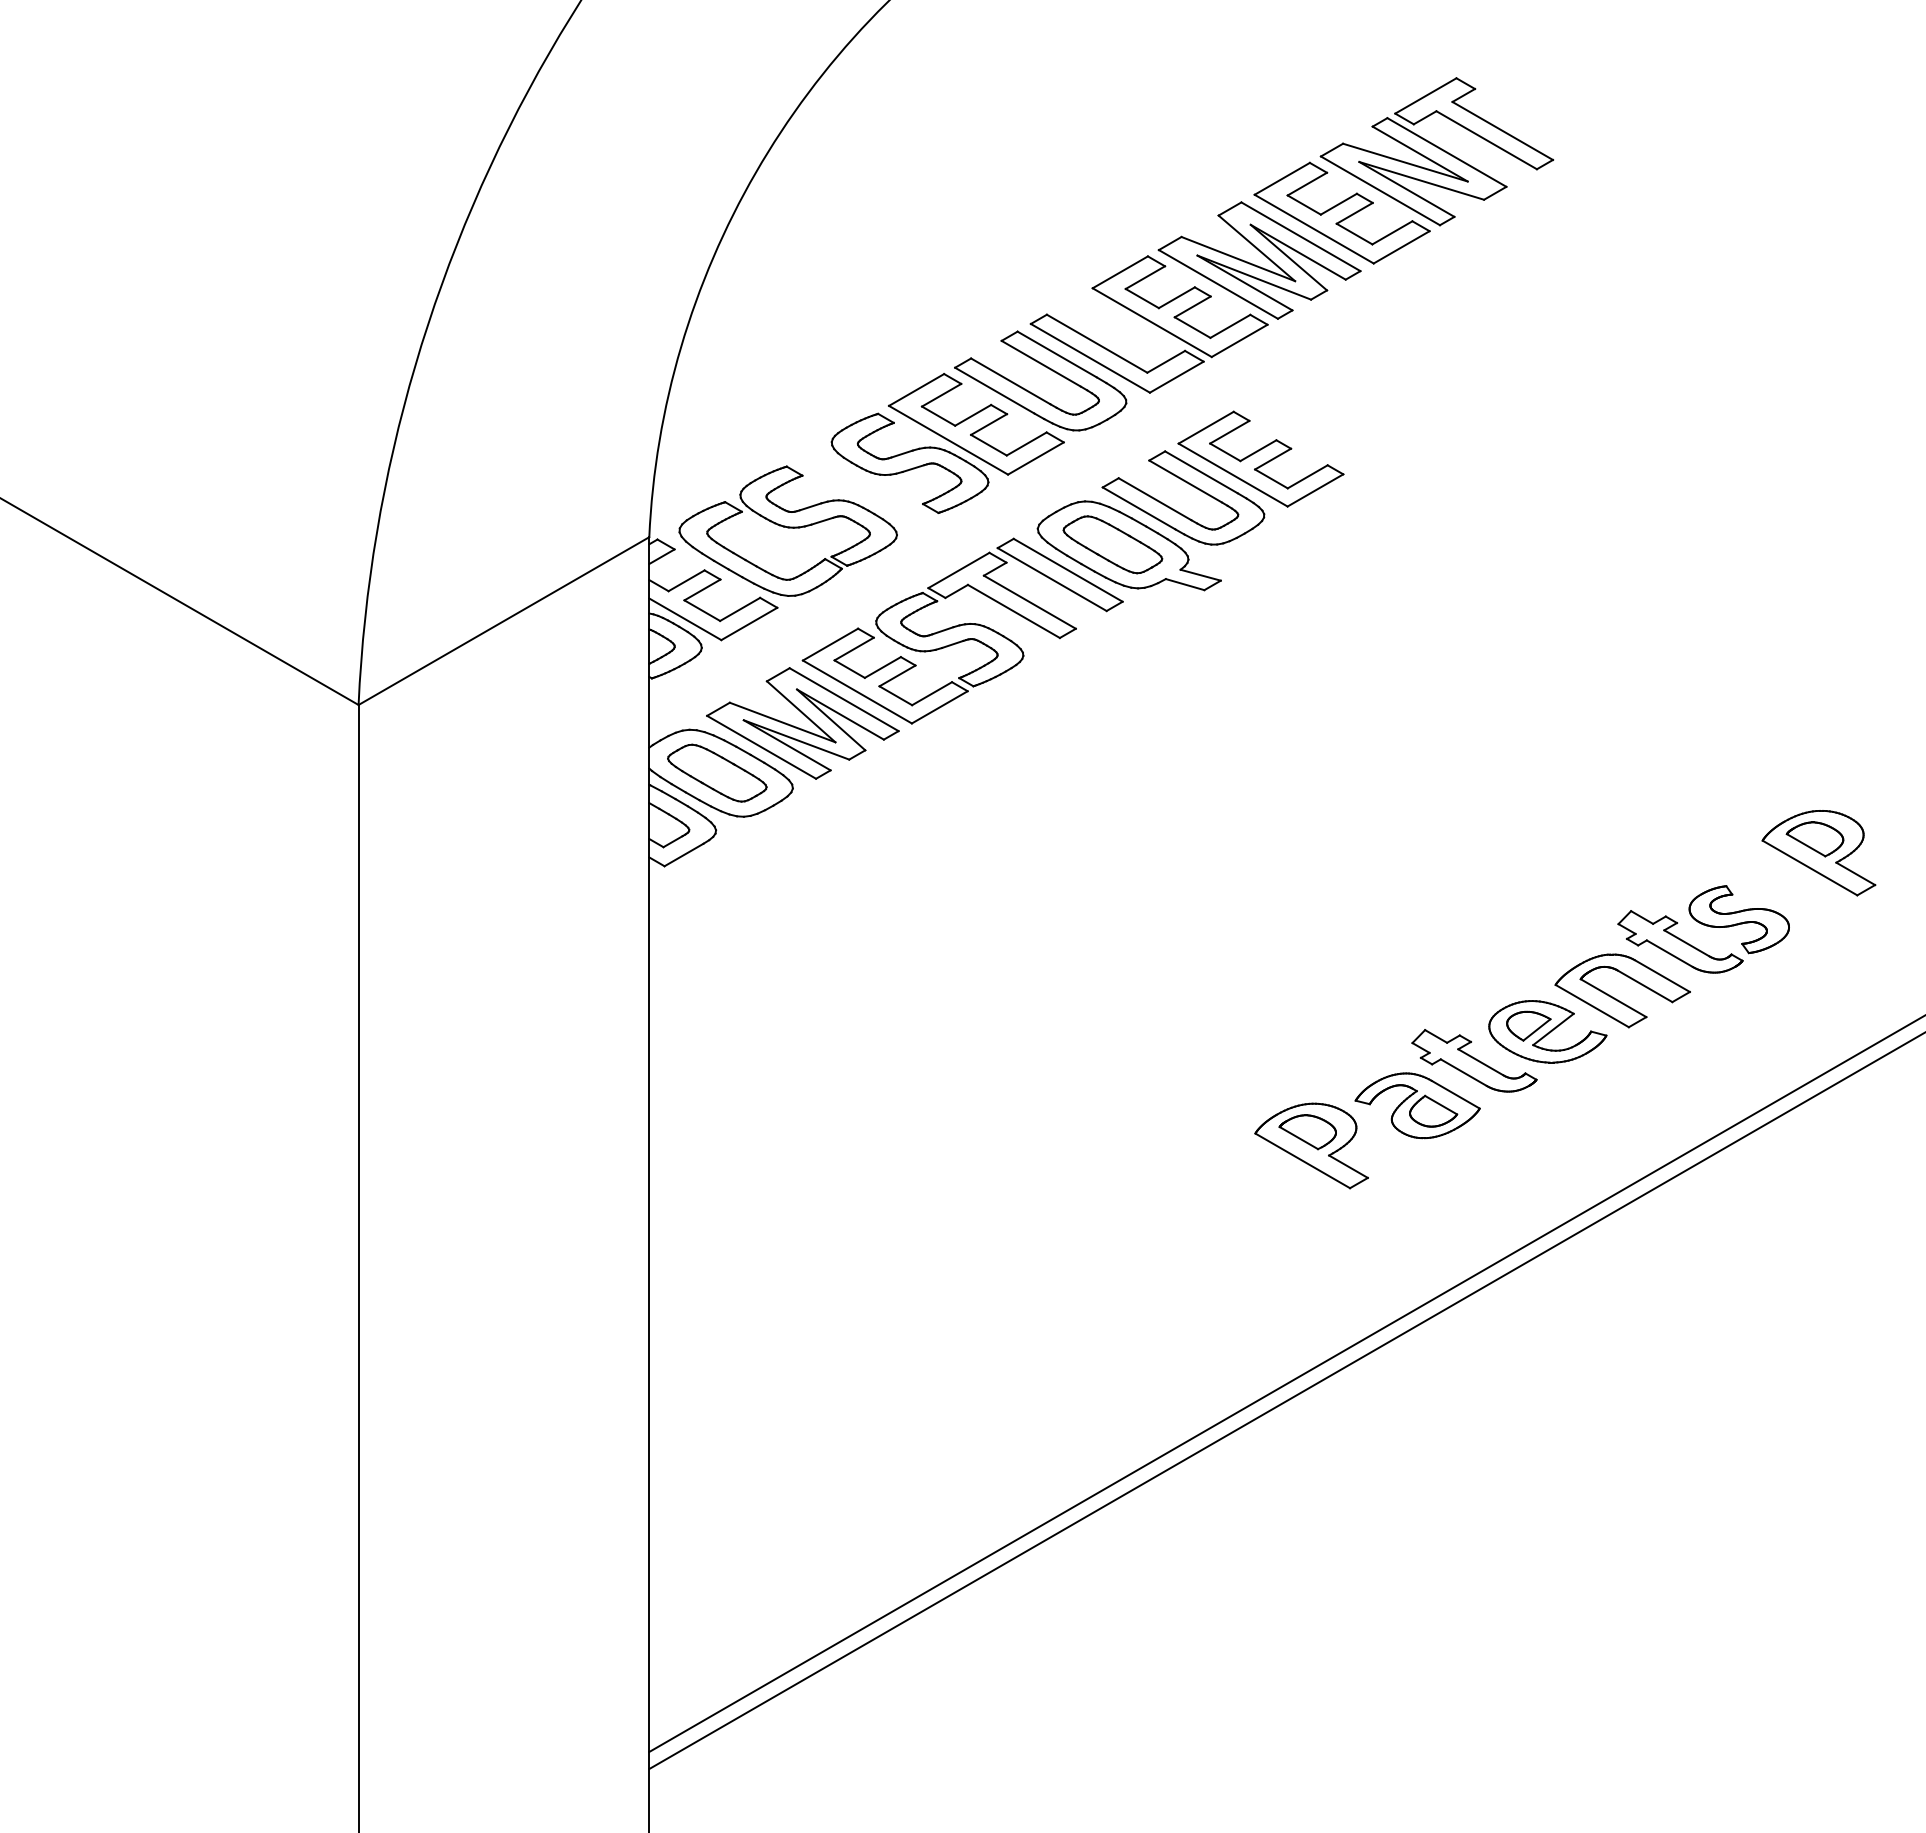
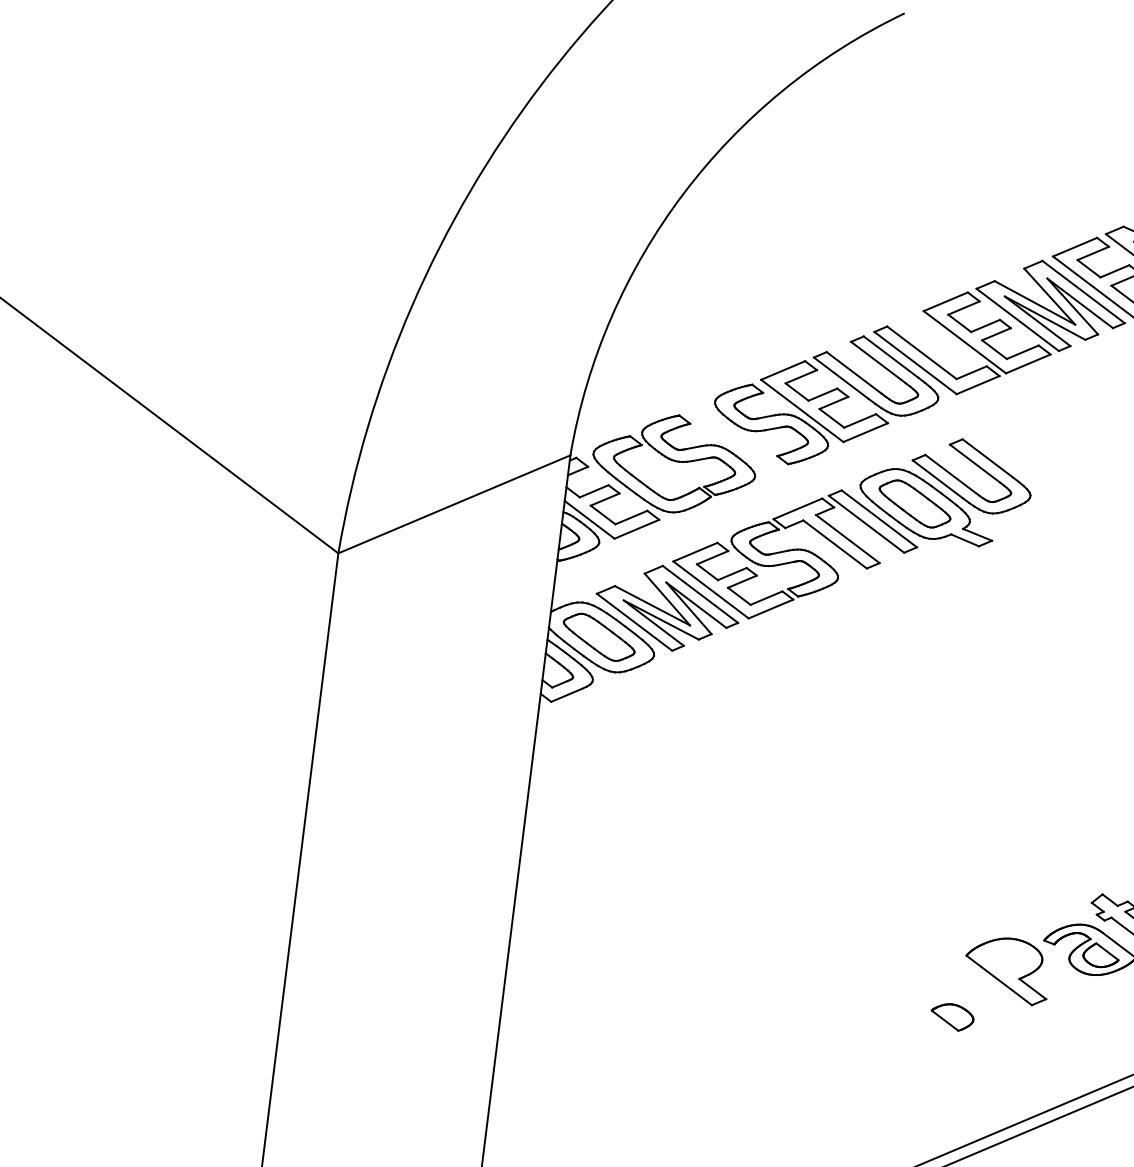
part: (1260, 458) -> (1032, 453), removed
part: (1307, 1132) -> (952, 1017), moved

